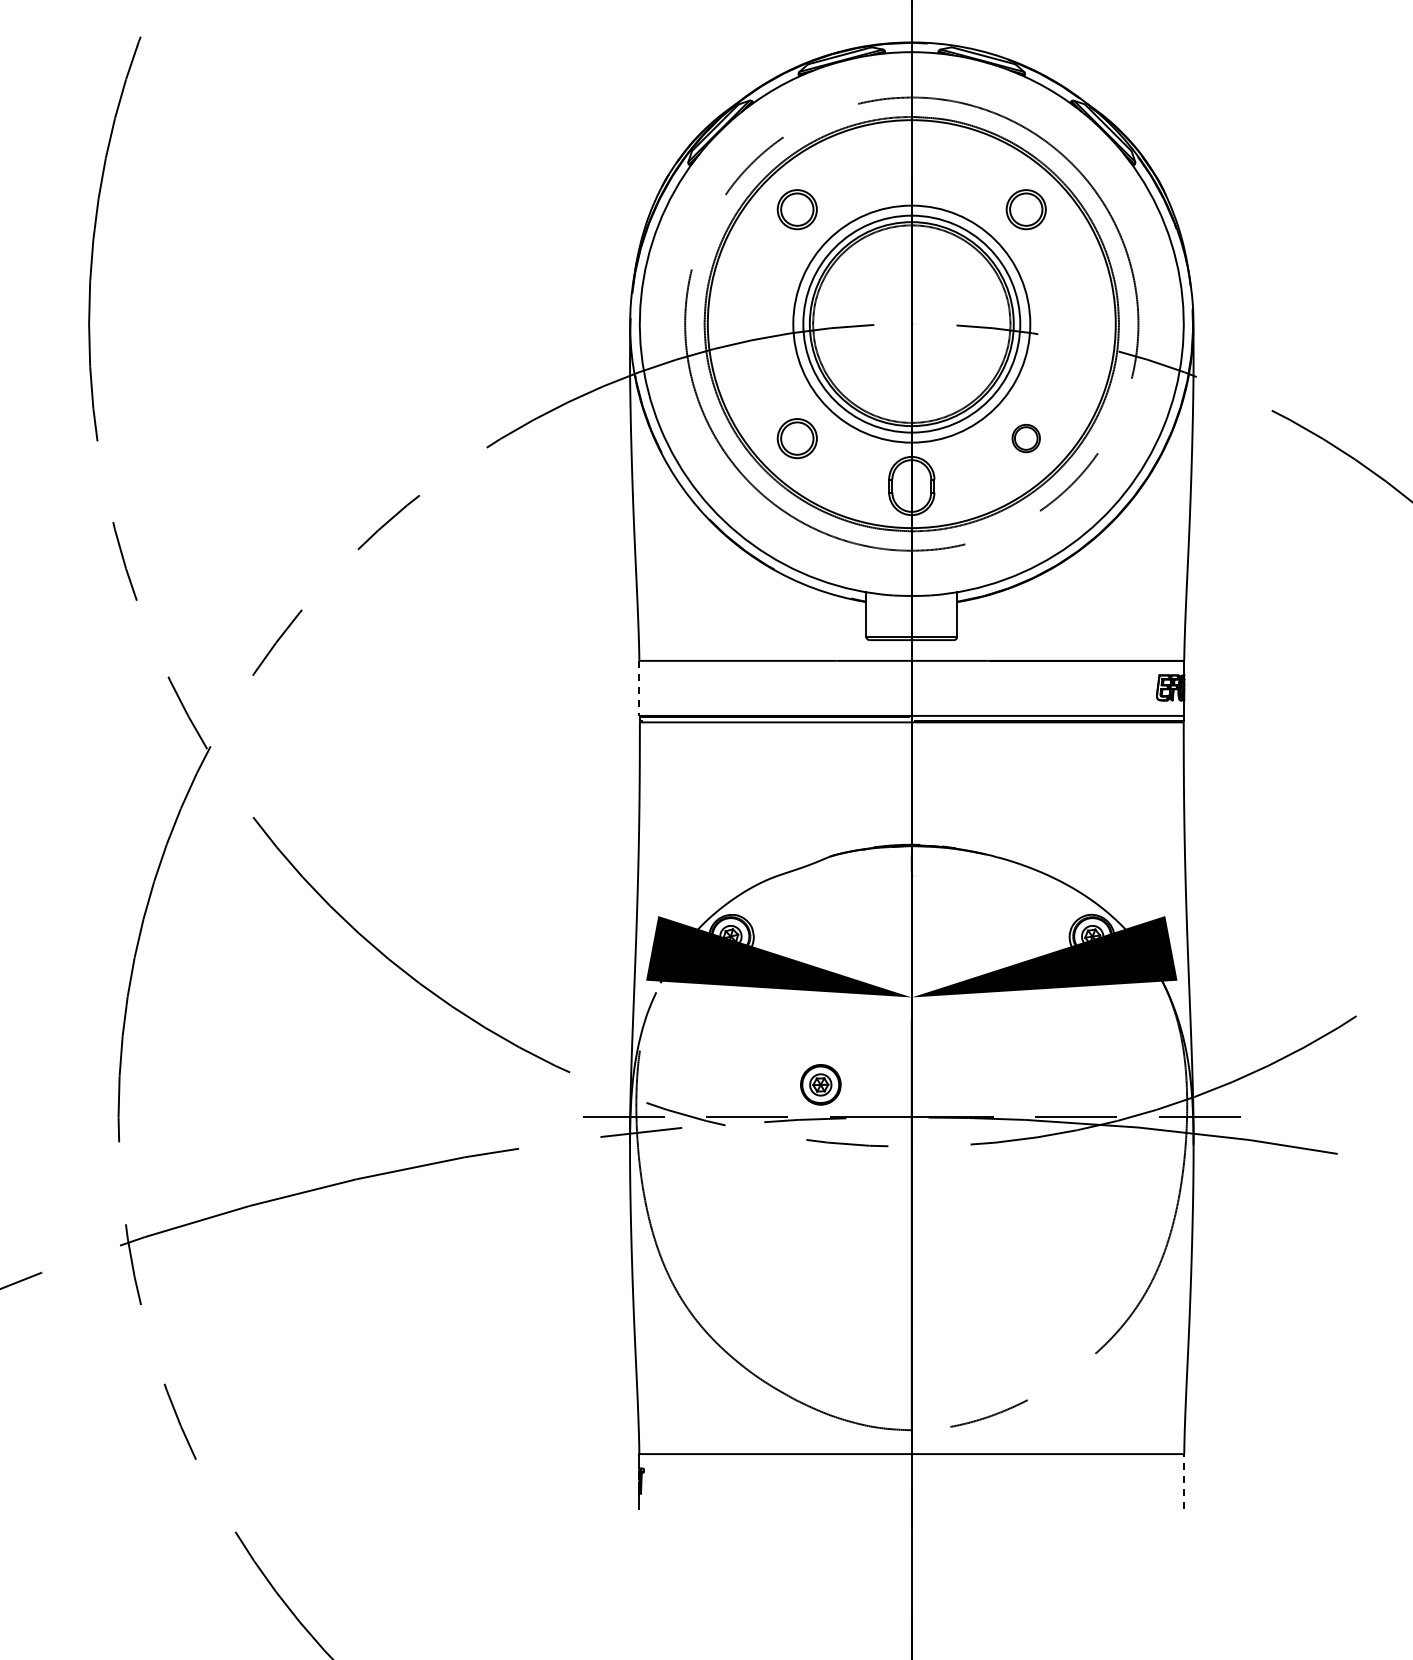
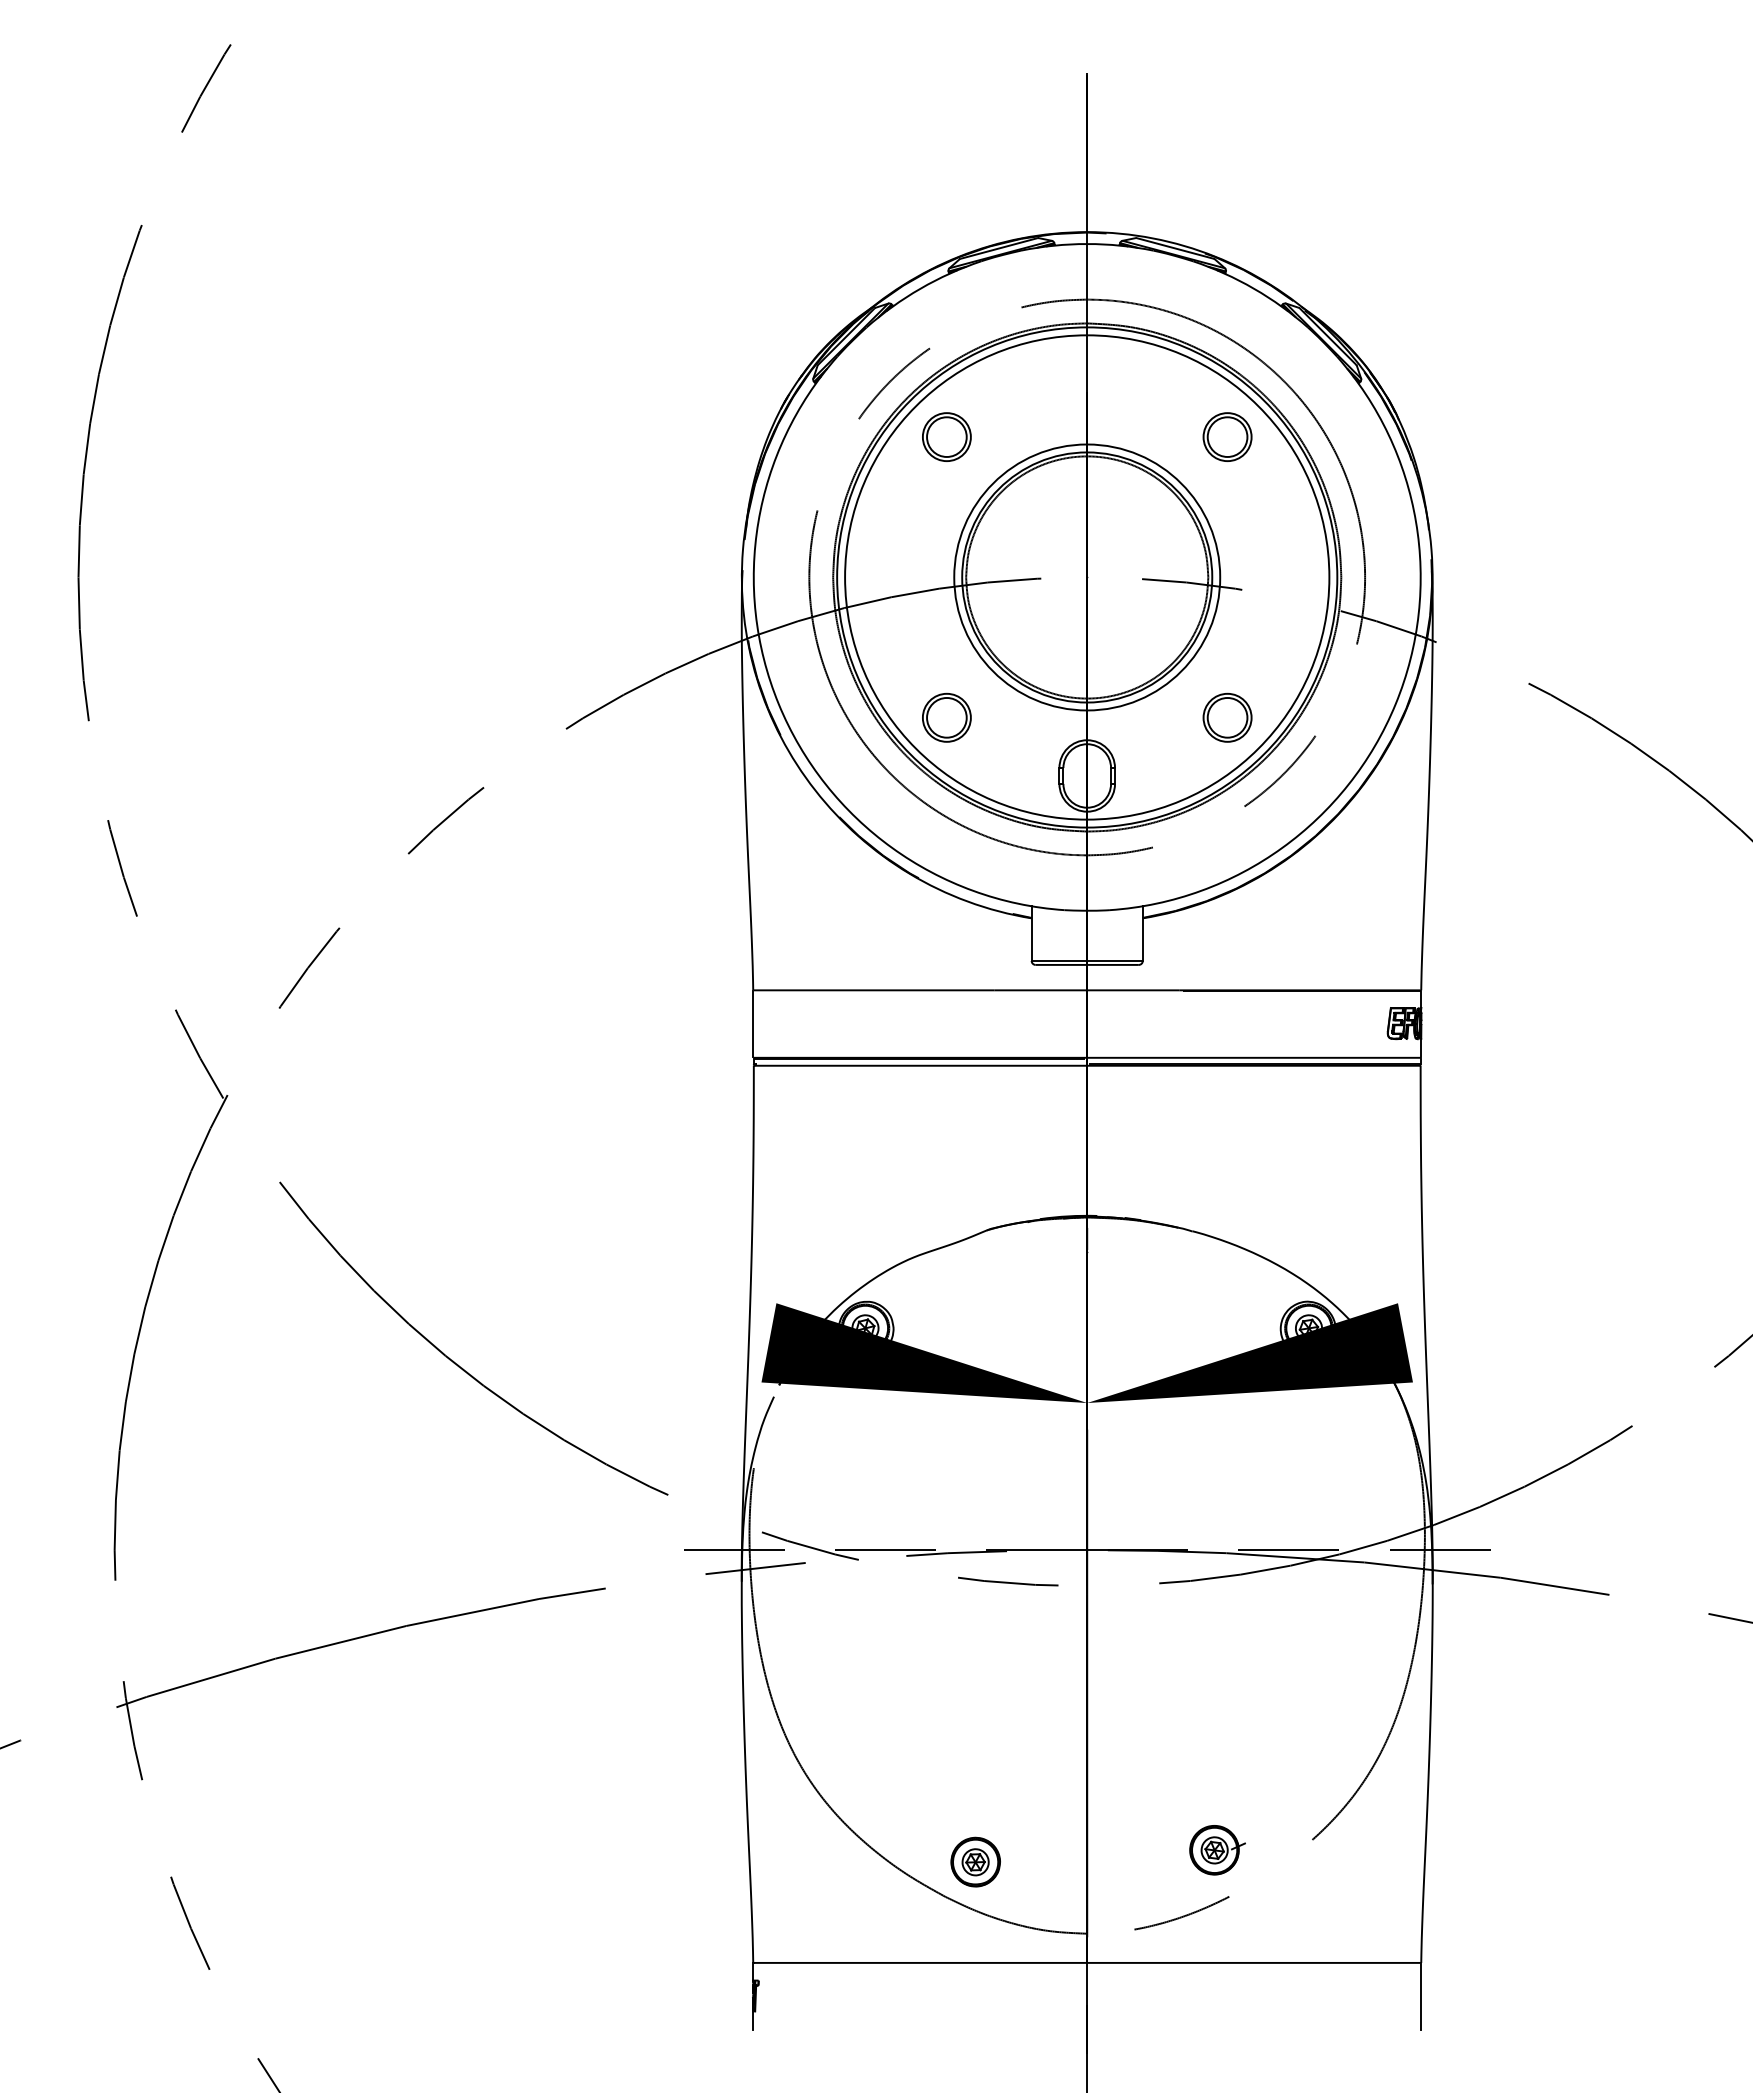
circle: (912, 324) -> (1087, 577), size x1.67
part: (1026, 438) -> (1227, 717), size x1.43
line: (638, 688) -> (752, 1024), dashed -> solid
part: (820, 1084) -> (975, 1861), moved
part: (1018, 1362) -> (1217, 1850), added
line: (1184, 1481) -> (1421, 1996), dashed -> solid

